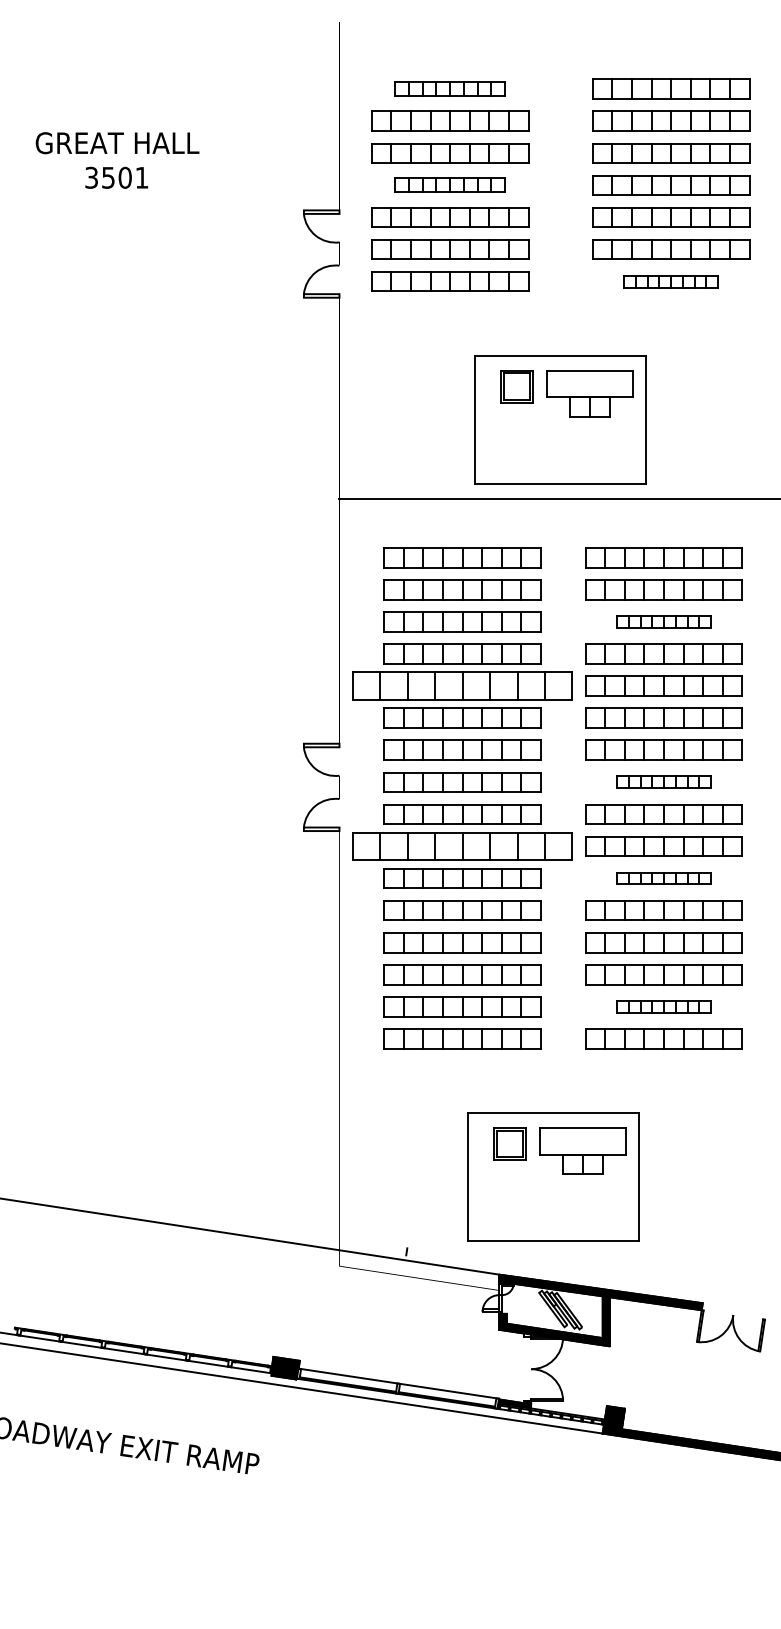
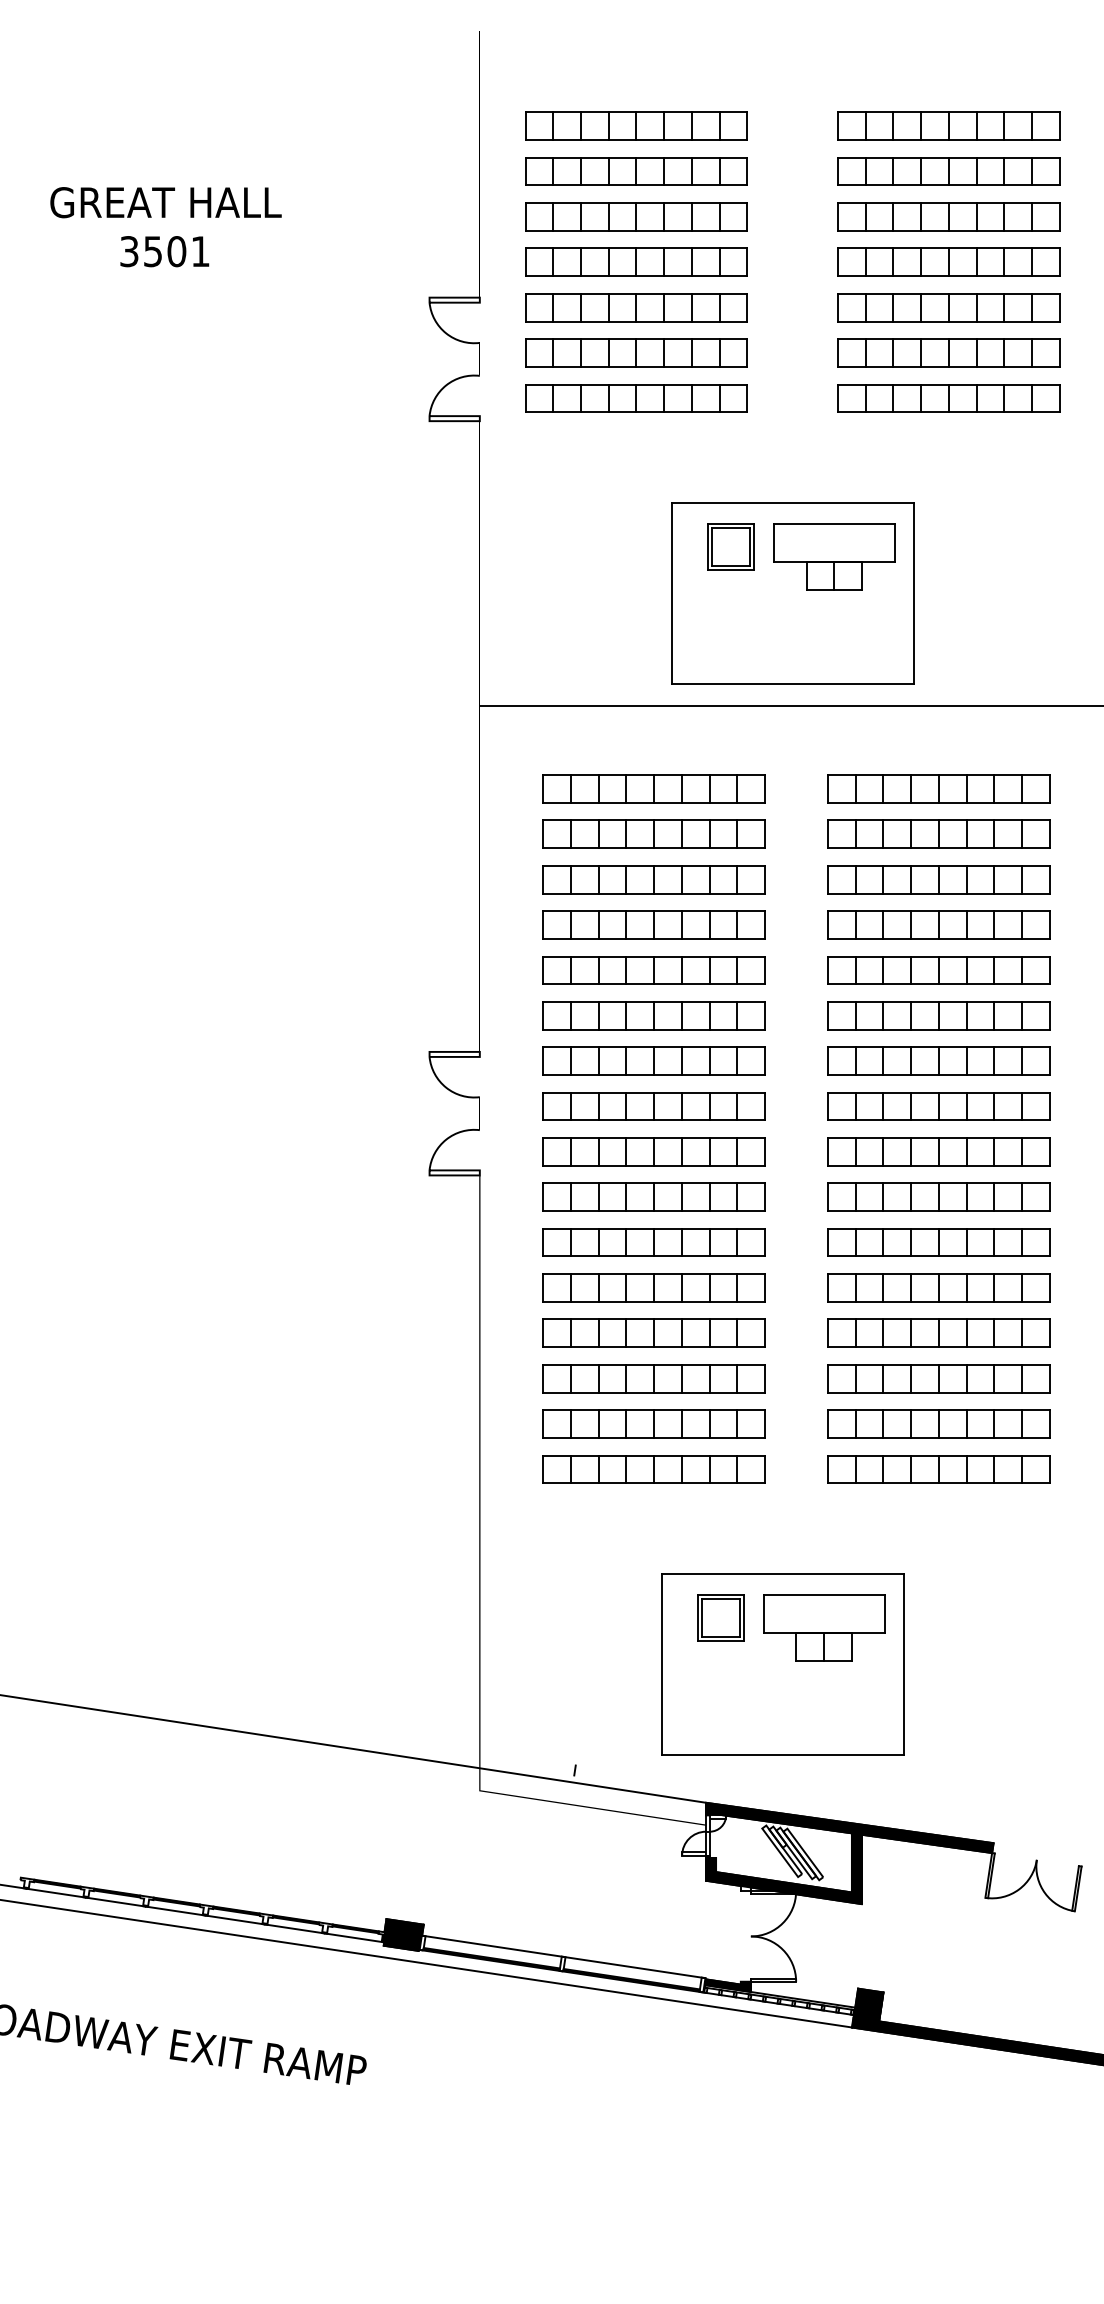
part: (450, 88) -> (636, 125), size x1.43
part: (450, 184) -> (636, 261), size x1.43
part: (670, 281) -> (948, 398), size x1.67
part: (663, 621) -> (938, 879), size x1.67
part: (462, 686) -> (653, 970), size x0.71
part: (663, 782) -> (938, 1106), size x1.67
part: (462, 845) -> (653, 1196), size x0.71
part: (663, 878) -> (938, 1242), size x1.67
part: (663, 1006) -> (938, 1423), size x1.67

